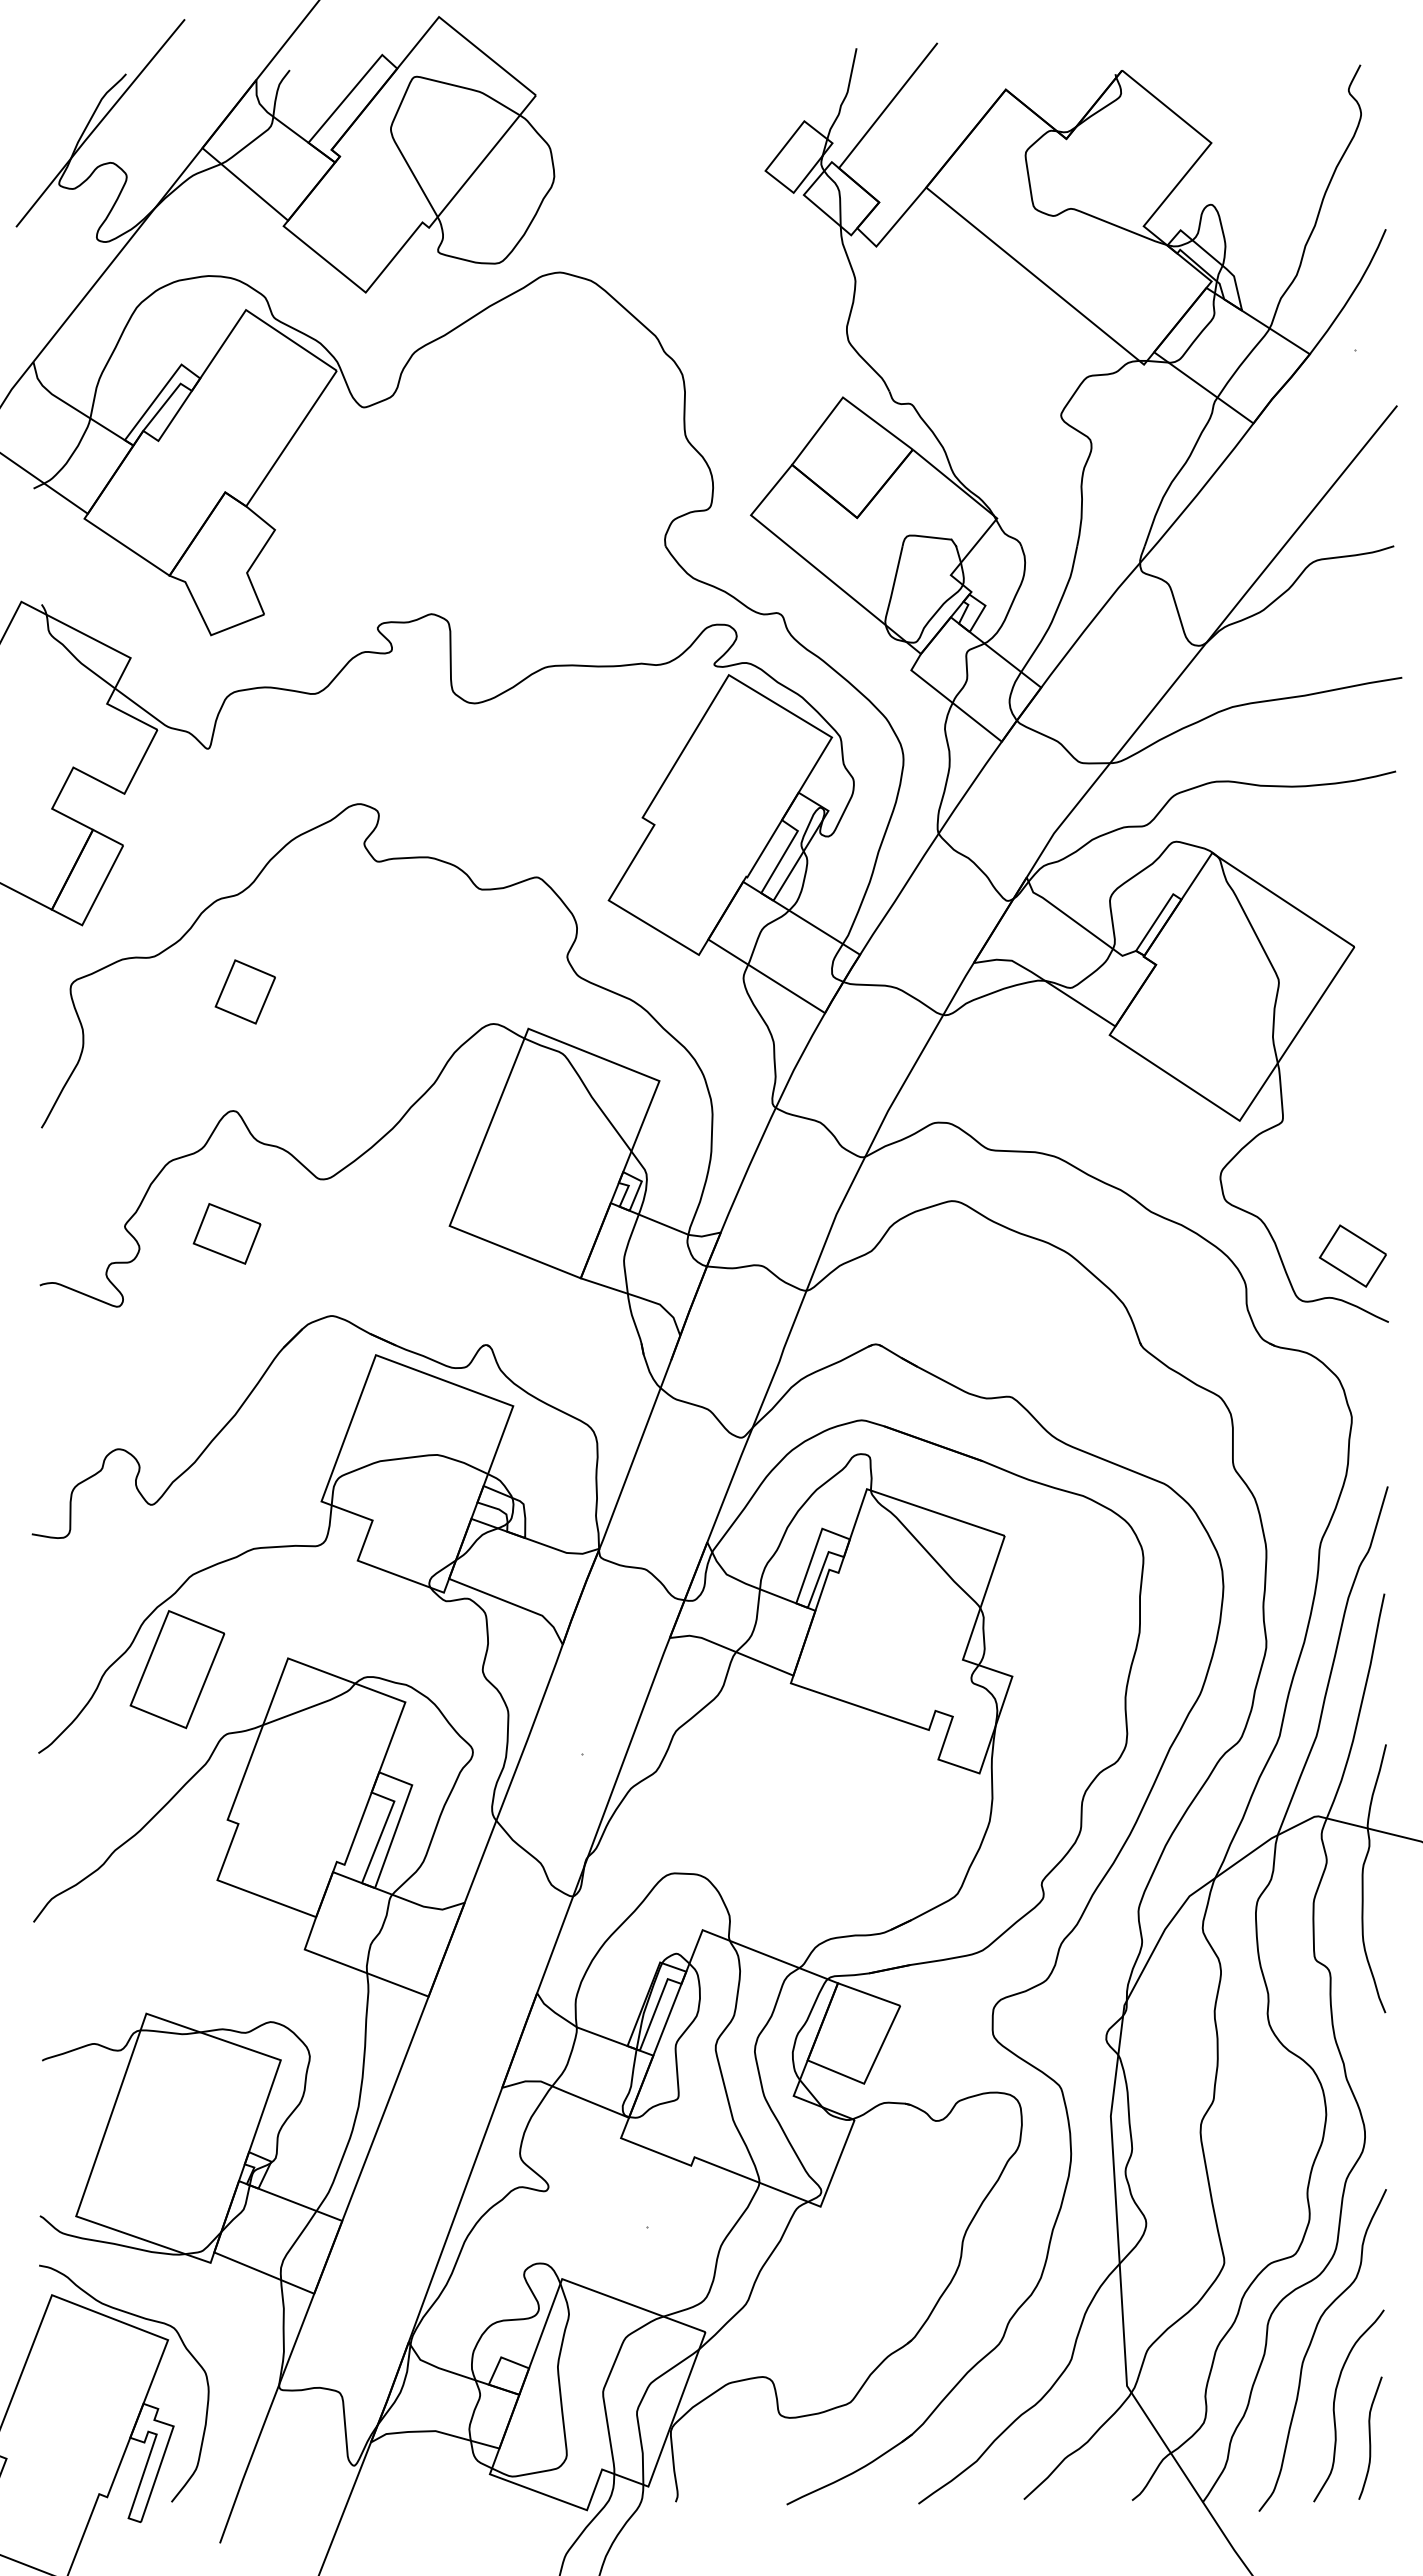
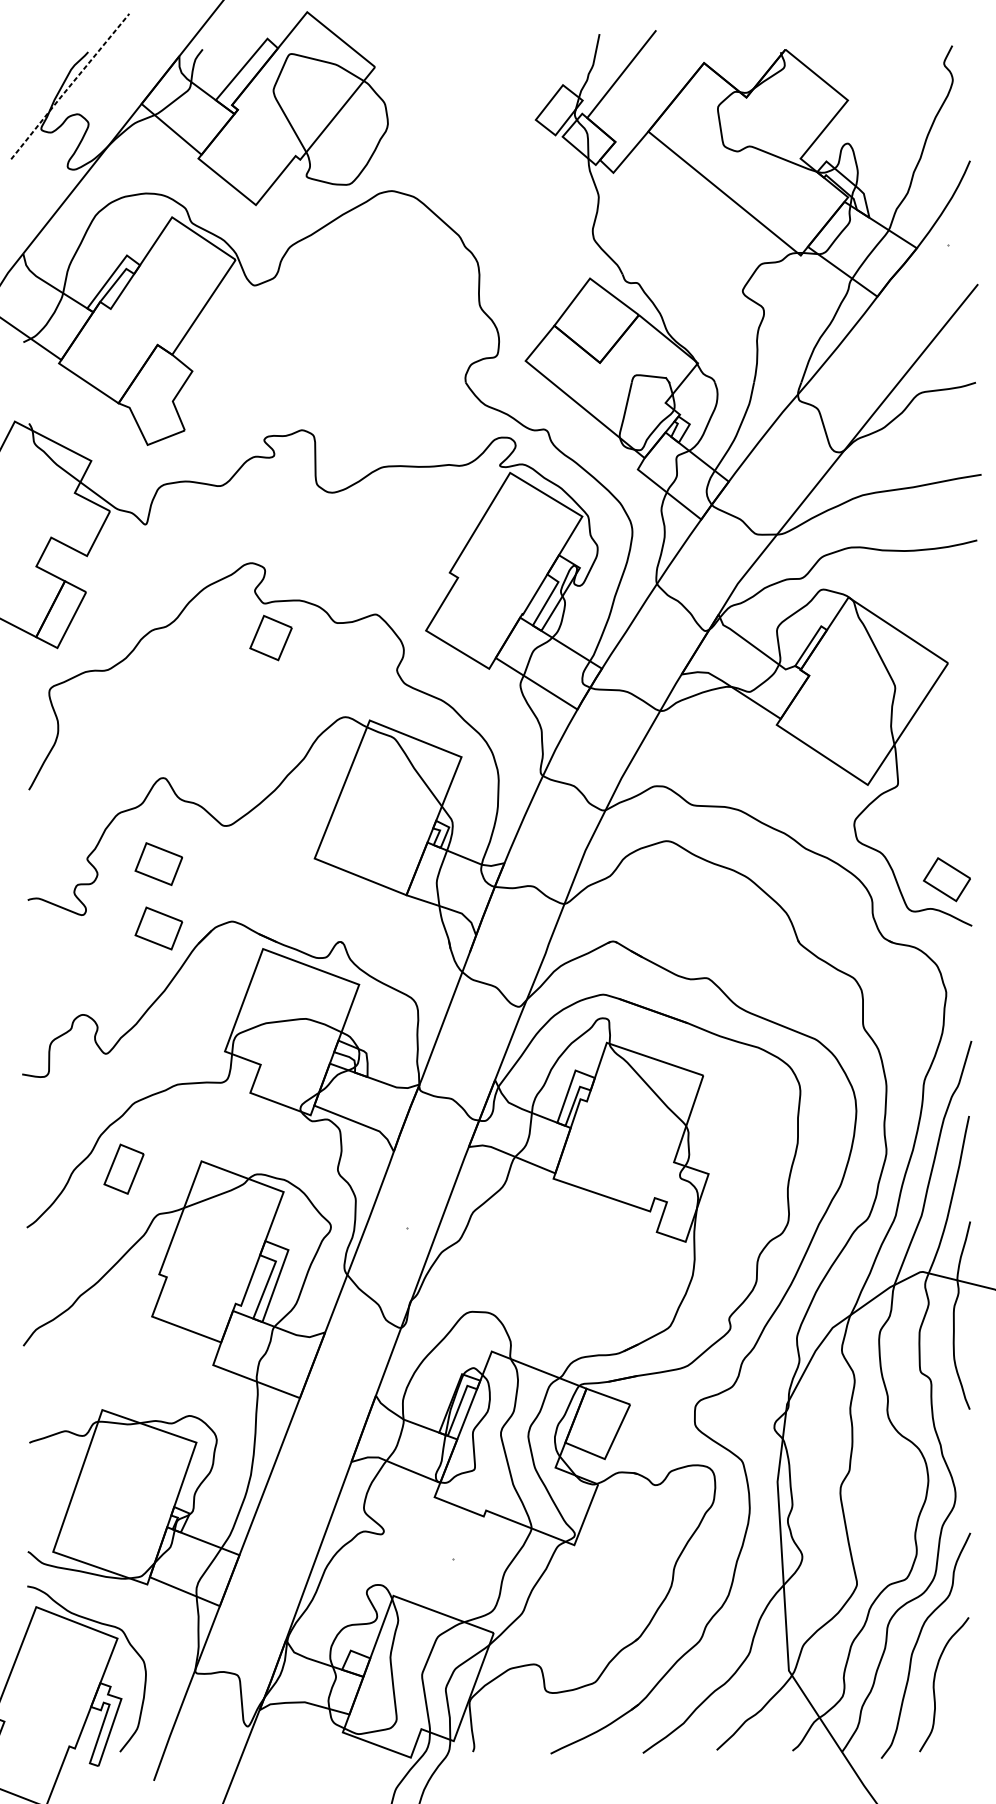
line: (99, 123) -> (69, 86), solid -> dashed
part: (244, 991) -> (270, 637), moved
part: (226, 1325) -> (158, 928), added
part: (177, 1669) -> (124, 1169), size x0.6
curve: (1370, 2437) -> (959, 1706), removed

